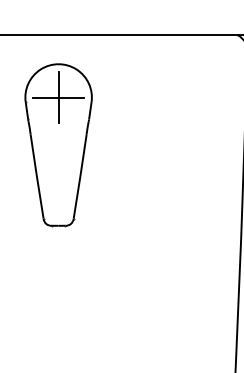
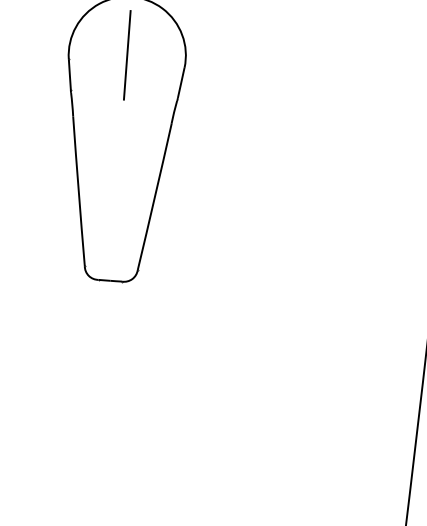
line: (58, 97) -> (127, 55), removed

